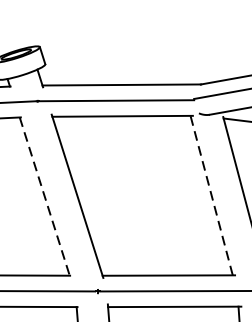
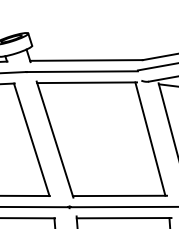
line: (44, 196) -> (31, 139), dashed -> solid
line: (211, 196) -> (150, 139), dashed -> solid

